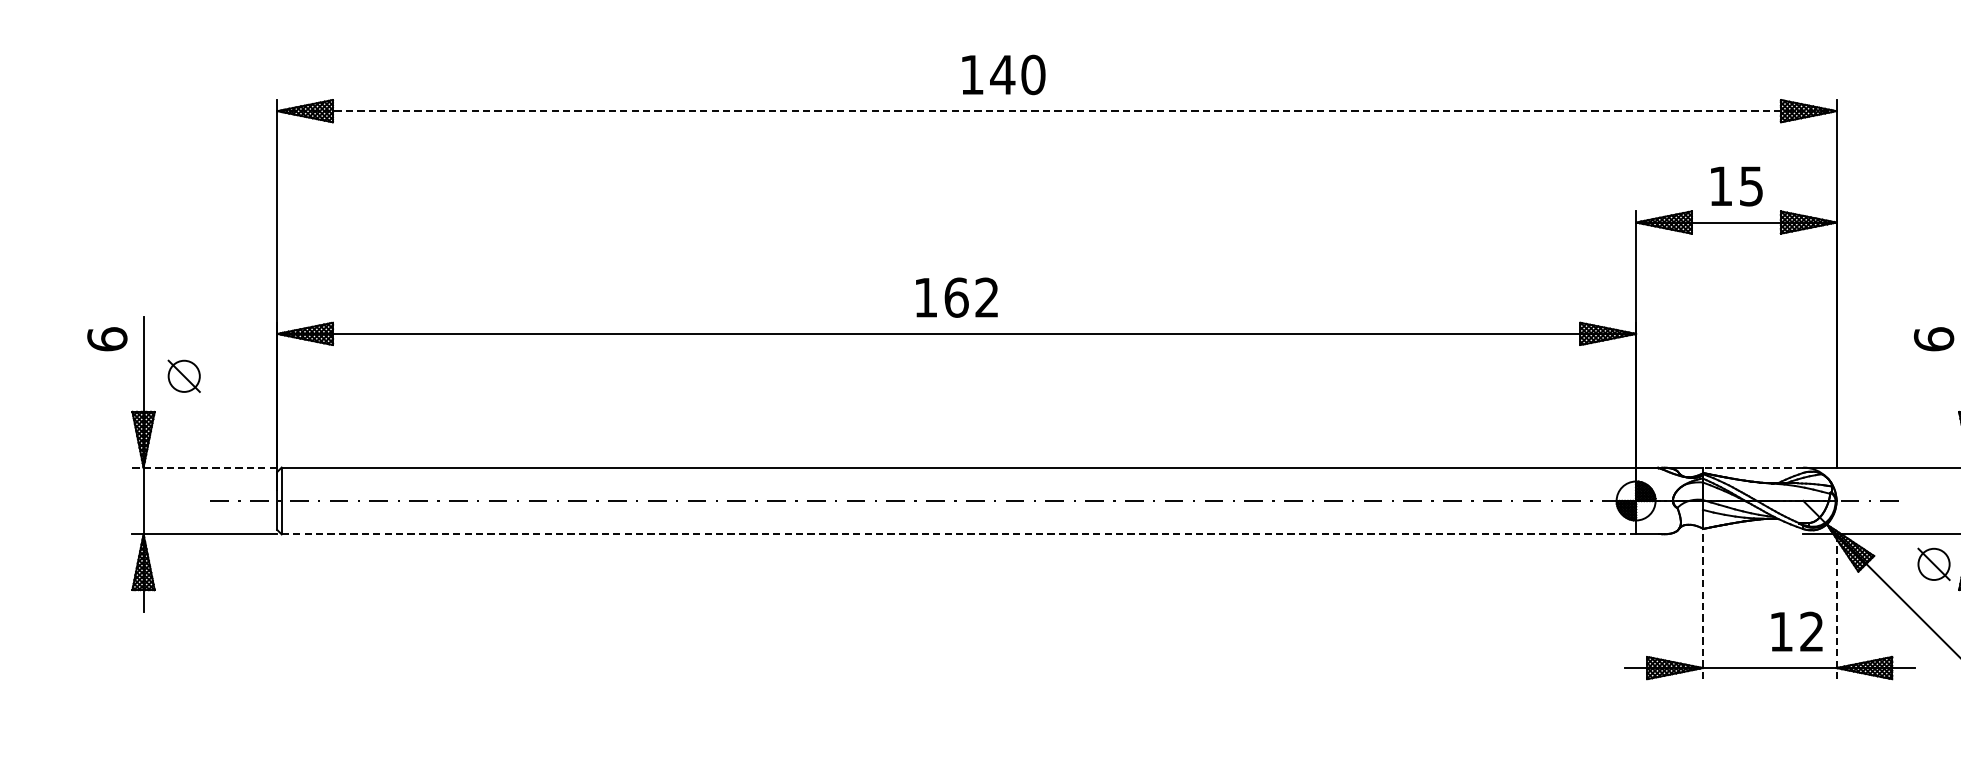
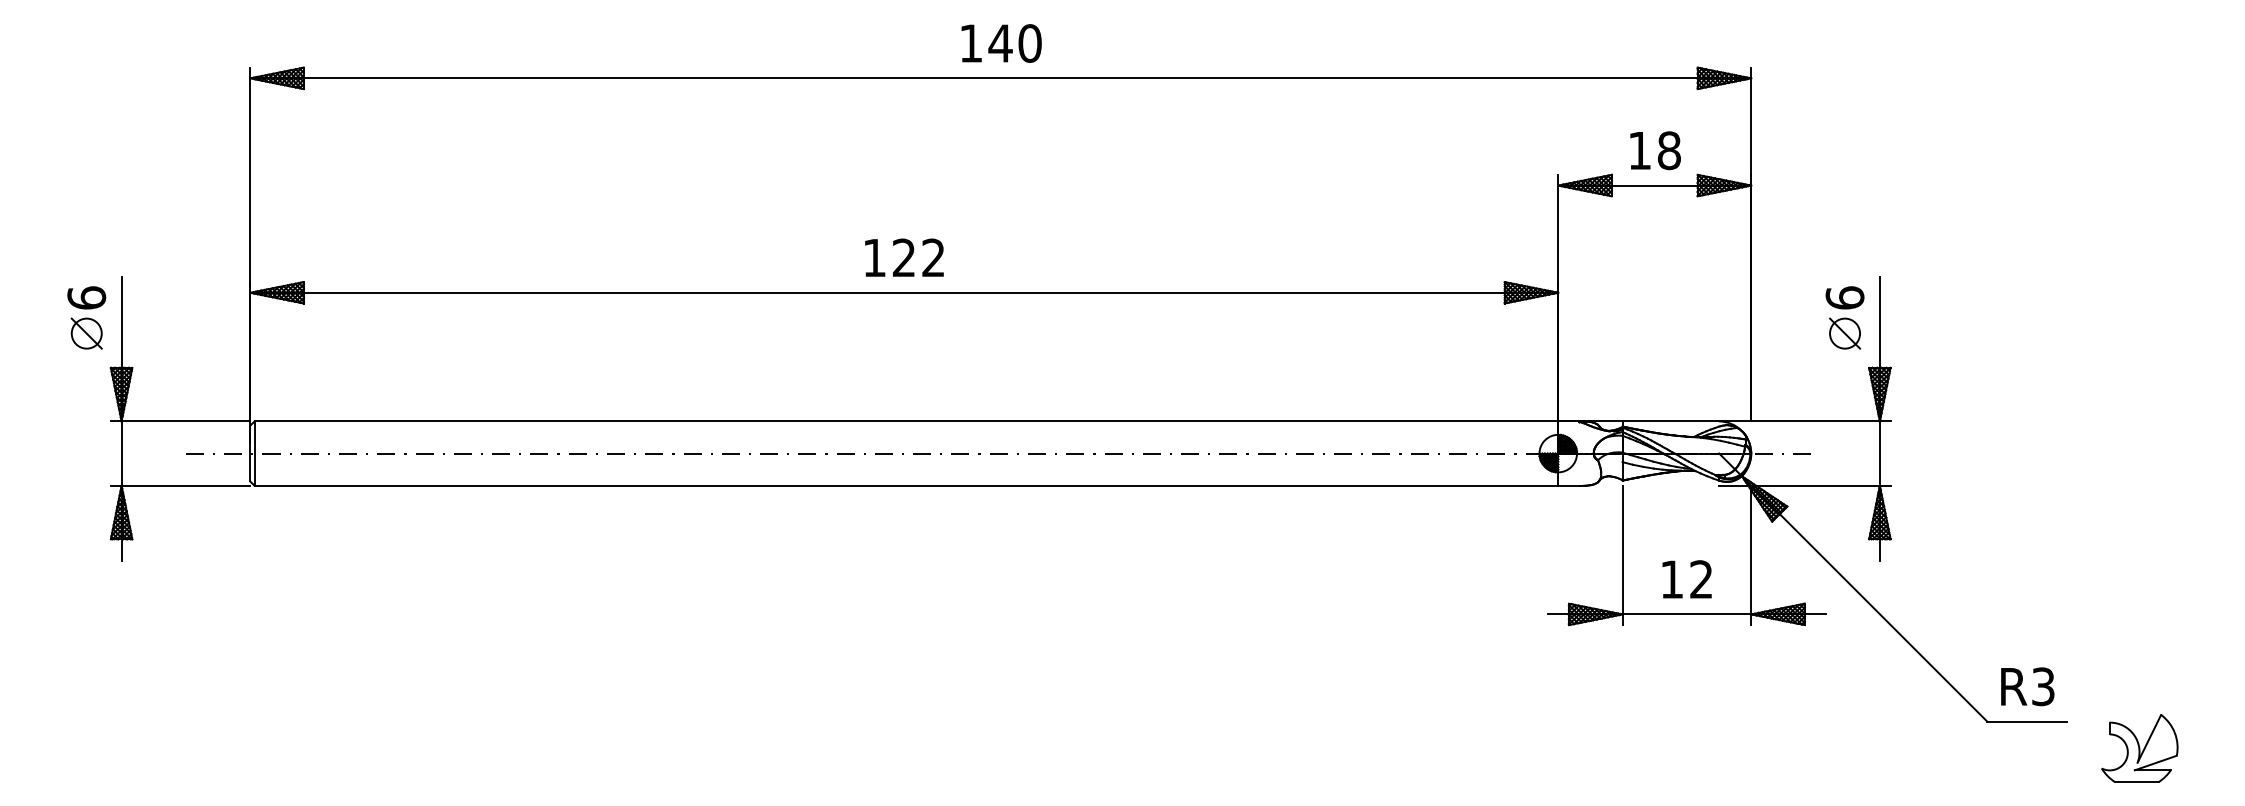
text: (1003, 74) -> (1001, 43), moved
line: (1057, 111) -> (1001, 78), dashed -> solid
text: (1751, 186) -> (1669, 150), 15 -> 18
text: (955, 297) -> (903, 257), 162 -> 122
part: (183, 376) -> (86, 333), moved
line: (204, 467) -> (180, 421), dashed -> solid
line: (1752, 467) -> (1670, 421), dashed -> solid
line: (959, 534) -> (906, 485), dashed -> solid
part: (1934, 564) -> (1845, 333), moved
line: (1702, 606) -> (1622, 555), dashed -> solid
line: (1836, 606) -> (1751, 555), dashed -> solid
text: (1796, 631) -> (1686, 579), moved

